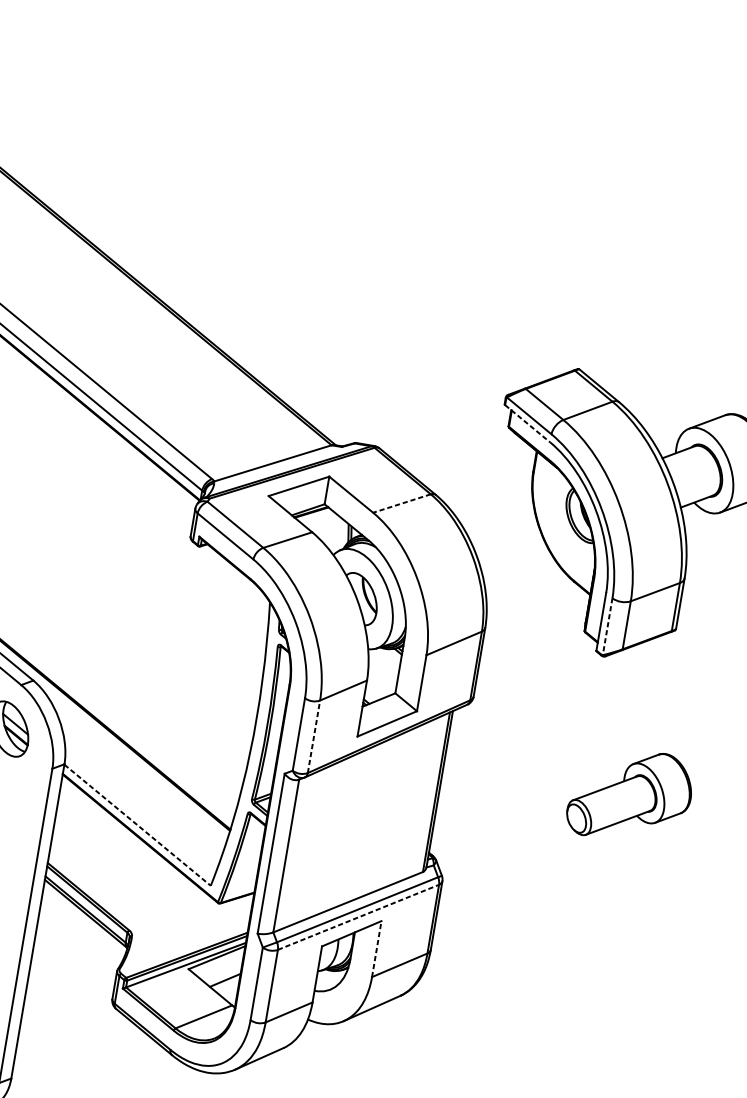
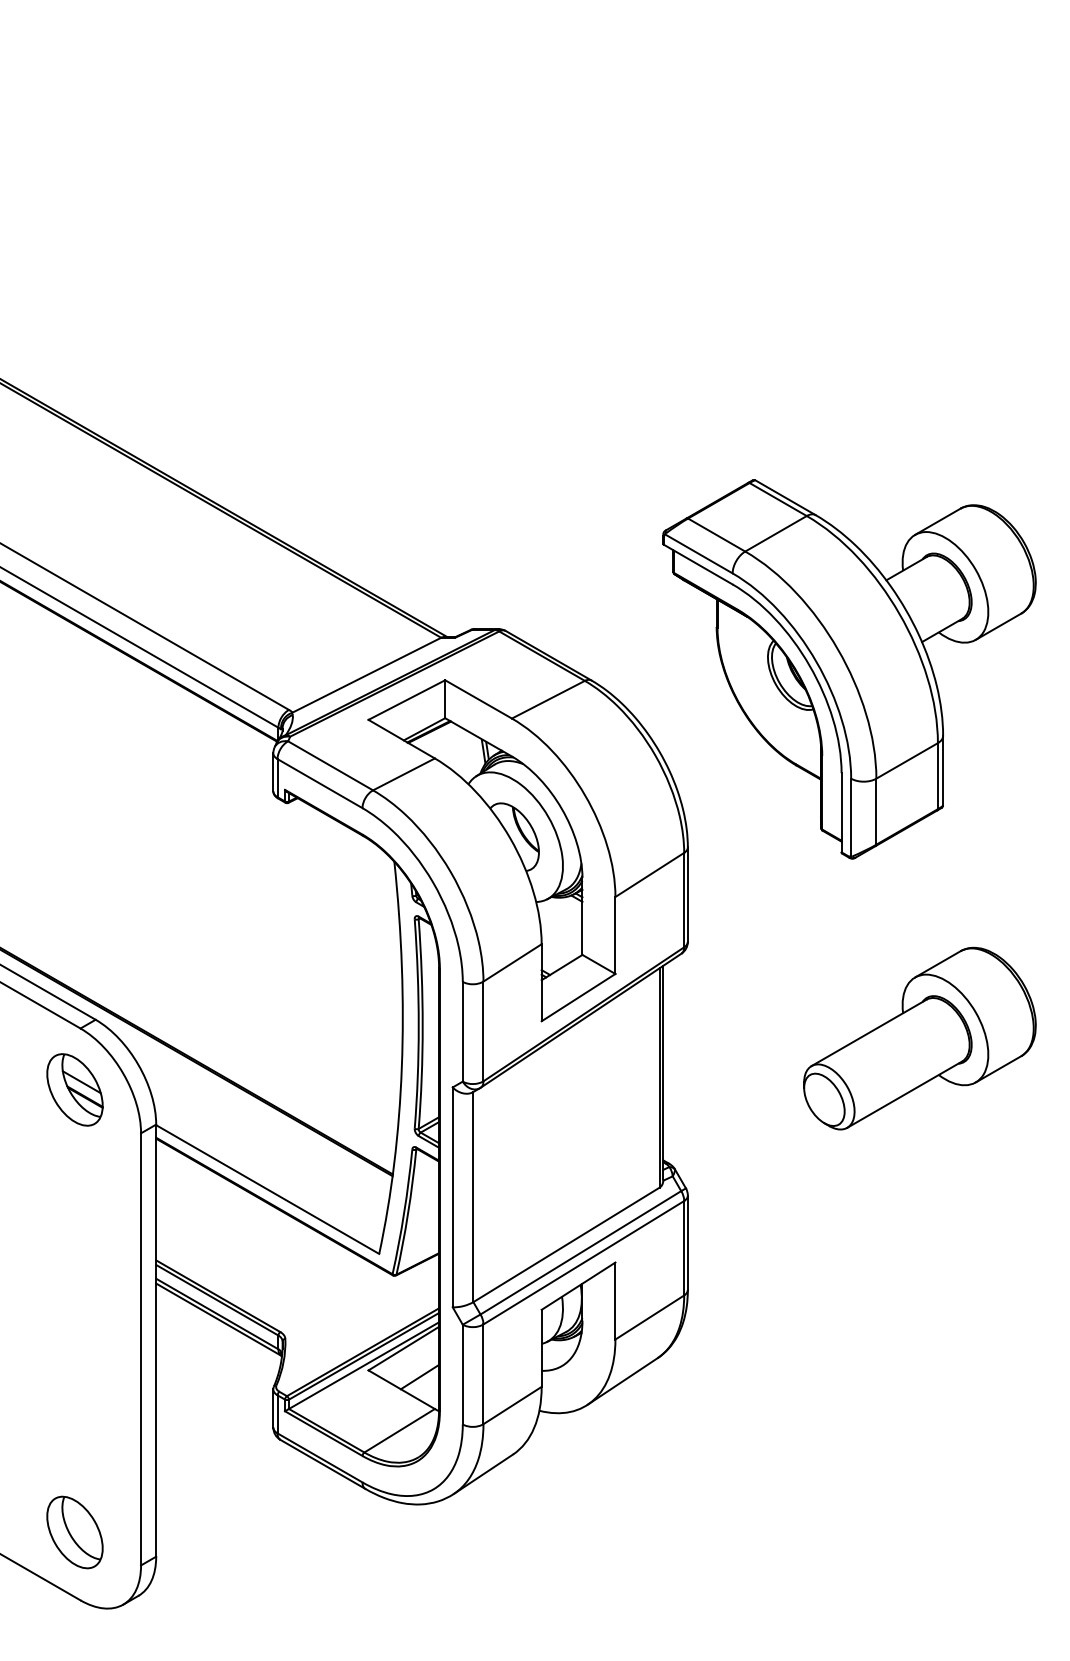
line: (527, 423) -> (698, 564), dashed -> solid
line: (401, 503) -> (547, 699), dashed -> solid
line: (607, 627) -> (851, 818), dashed -> solid
line: (313, 736) -> (483, 1031), dashed -> solid
part: (630, 795) -> (919, 1038), size x1.43
line: (137, 825) -> (267, 1189), dashed -> solid
line: (358, 917) -> (583, 1262), dashed -> solid
line: (376, 948) -> (615, 1300), dashed -> solid

